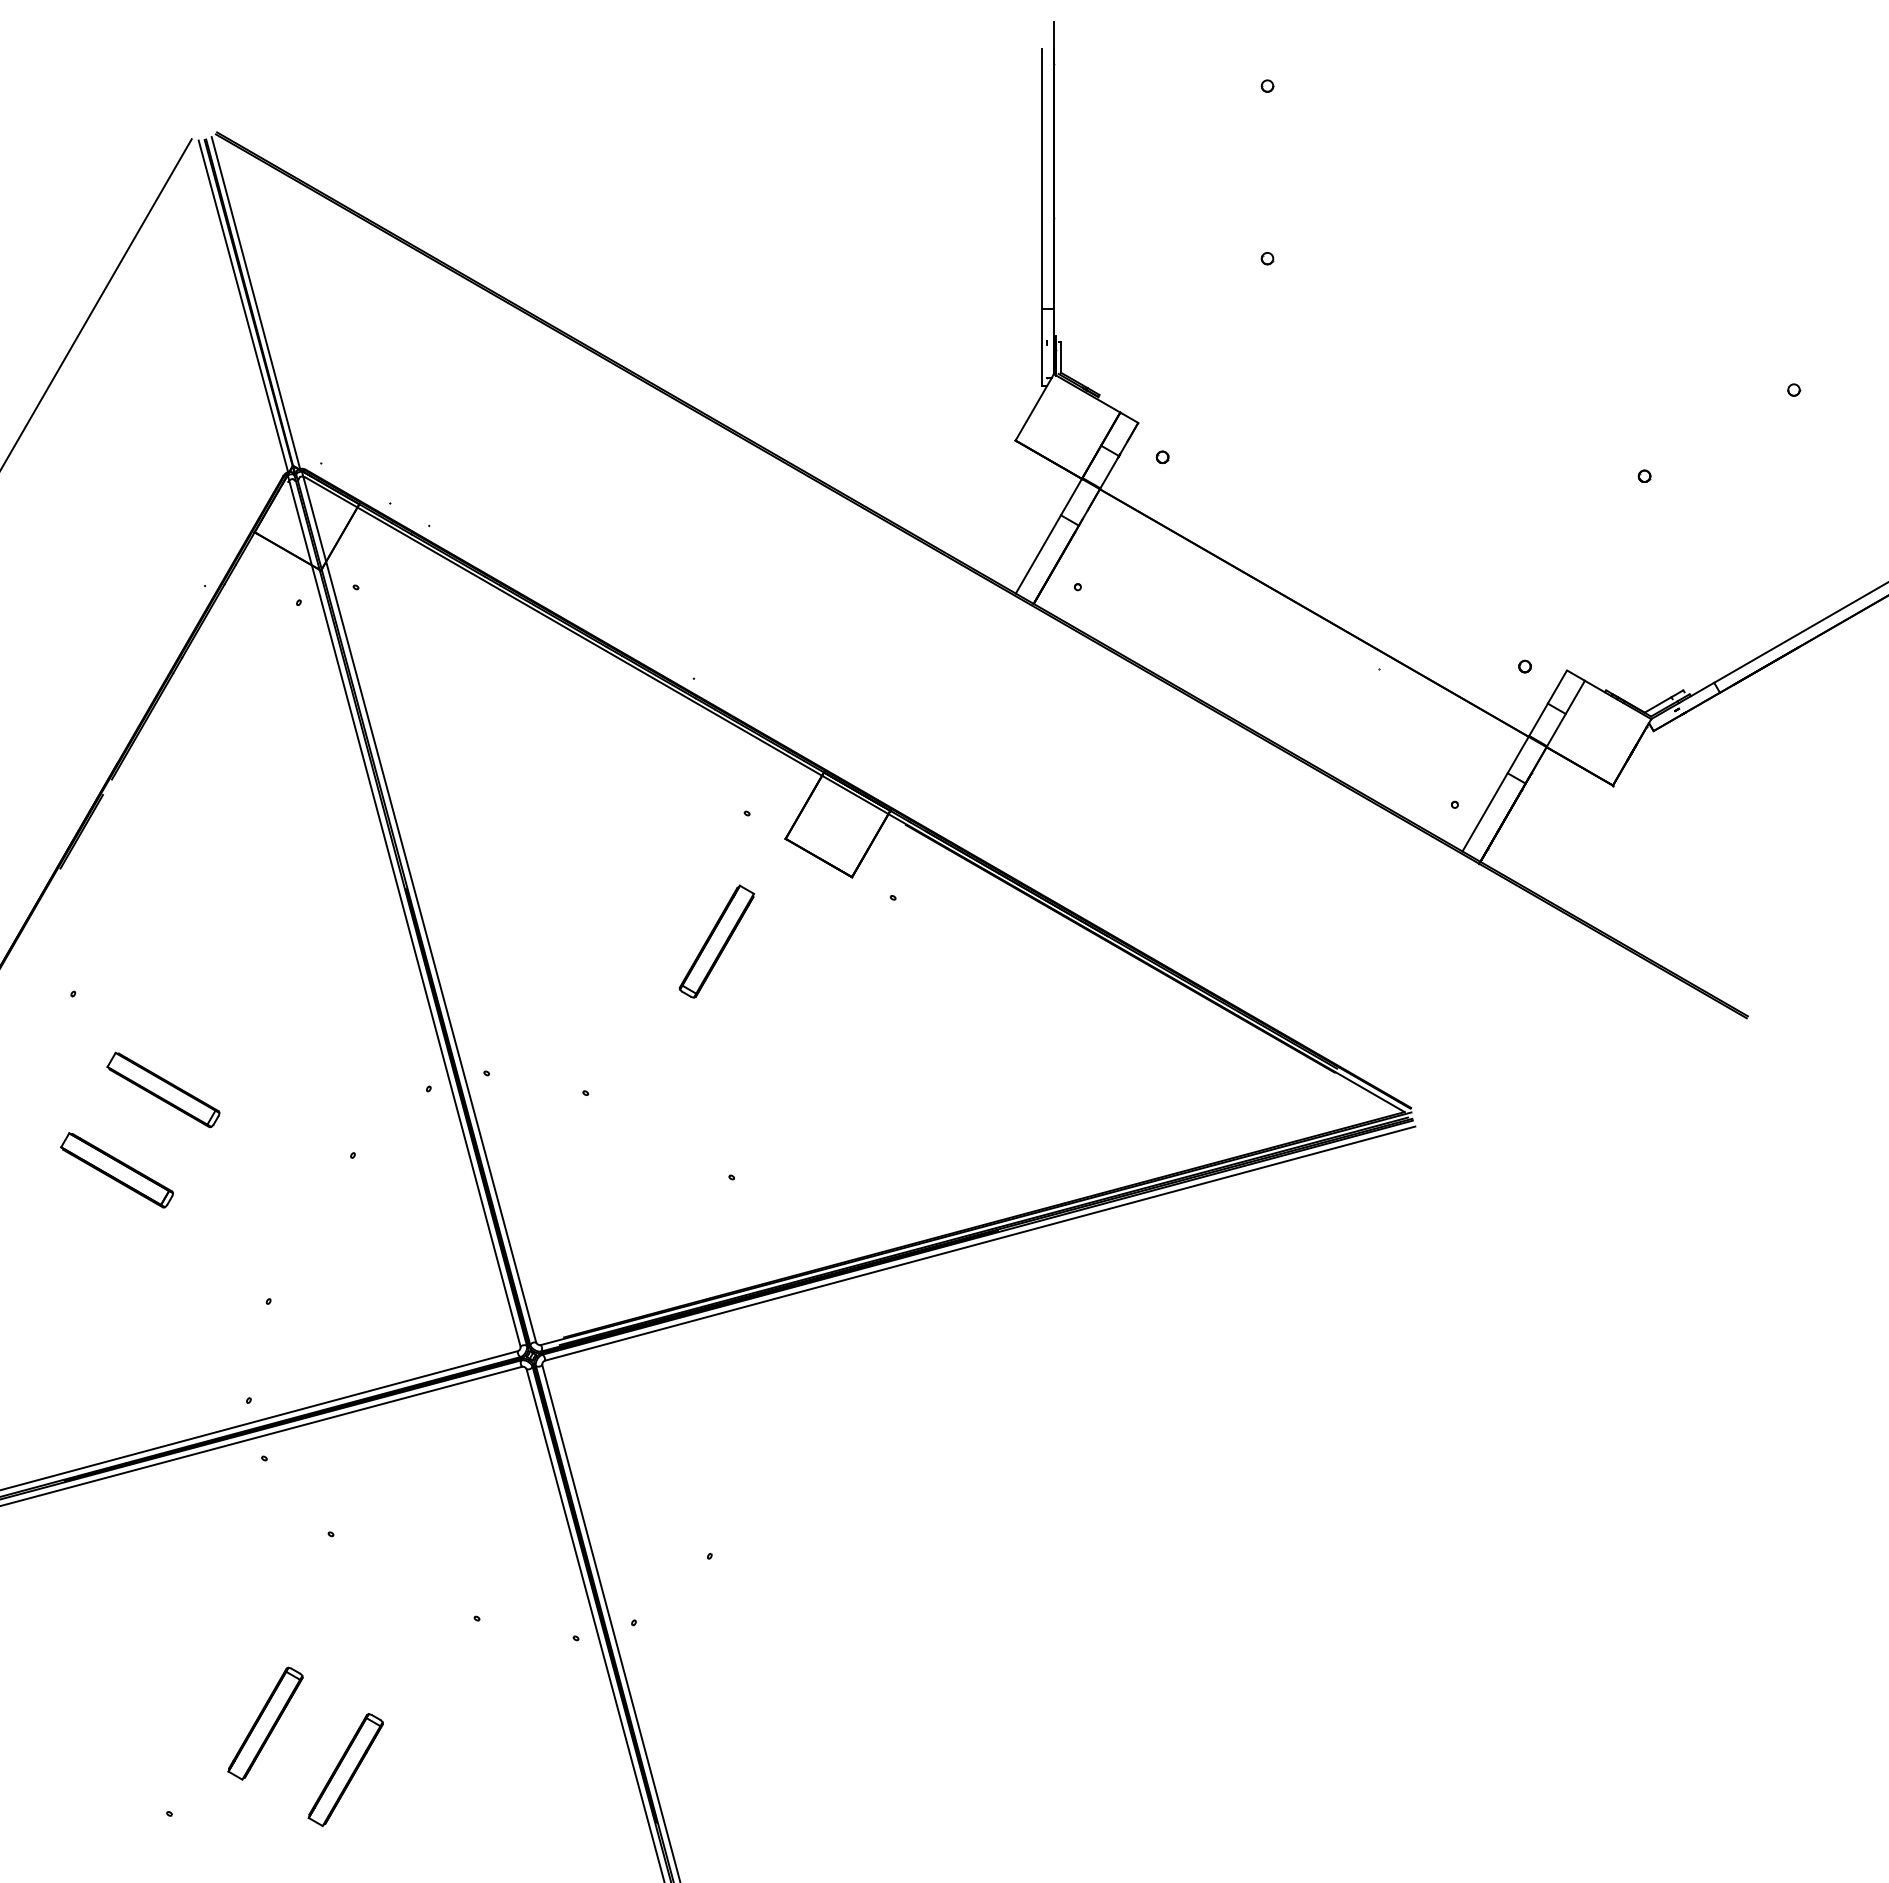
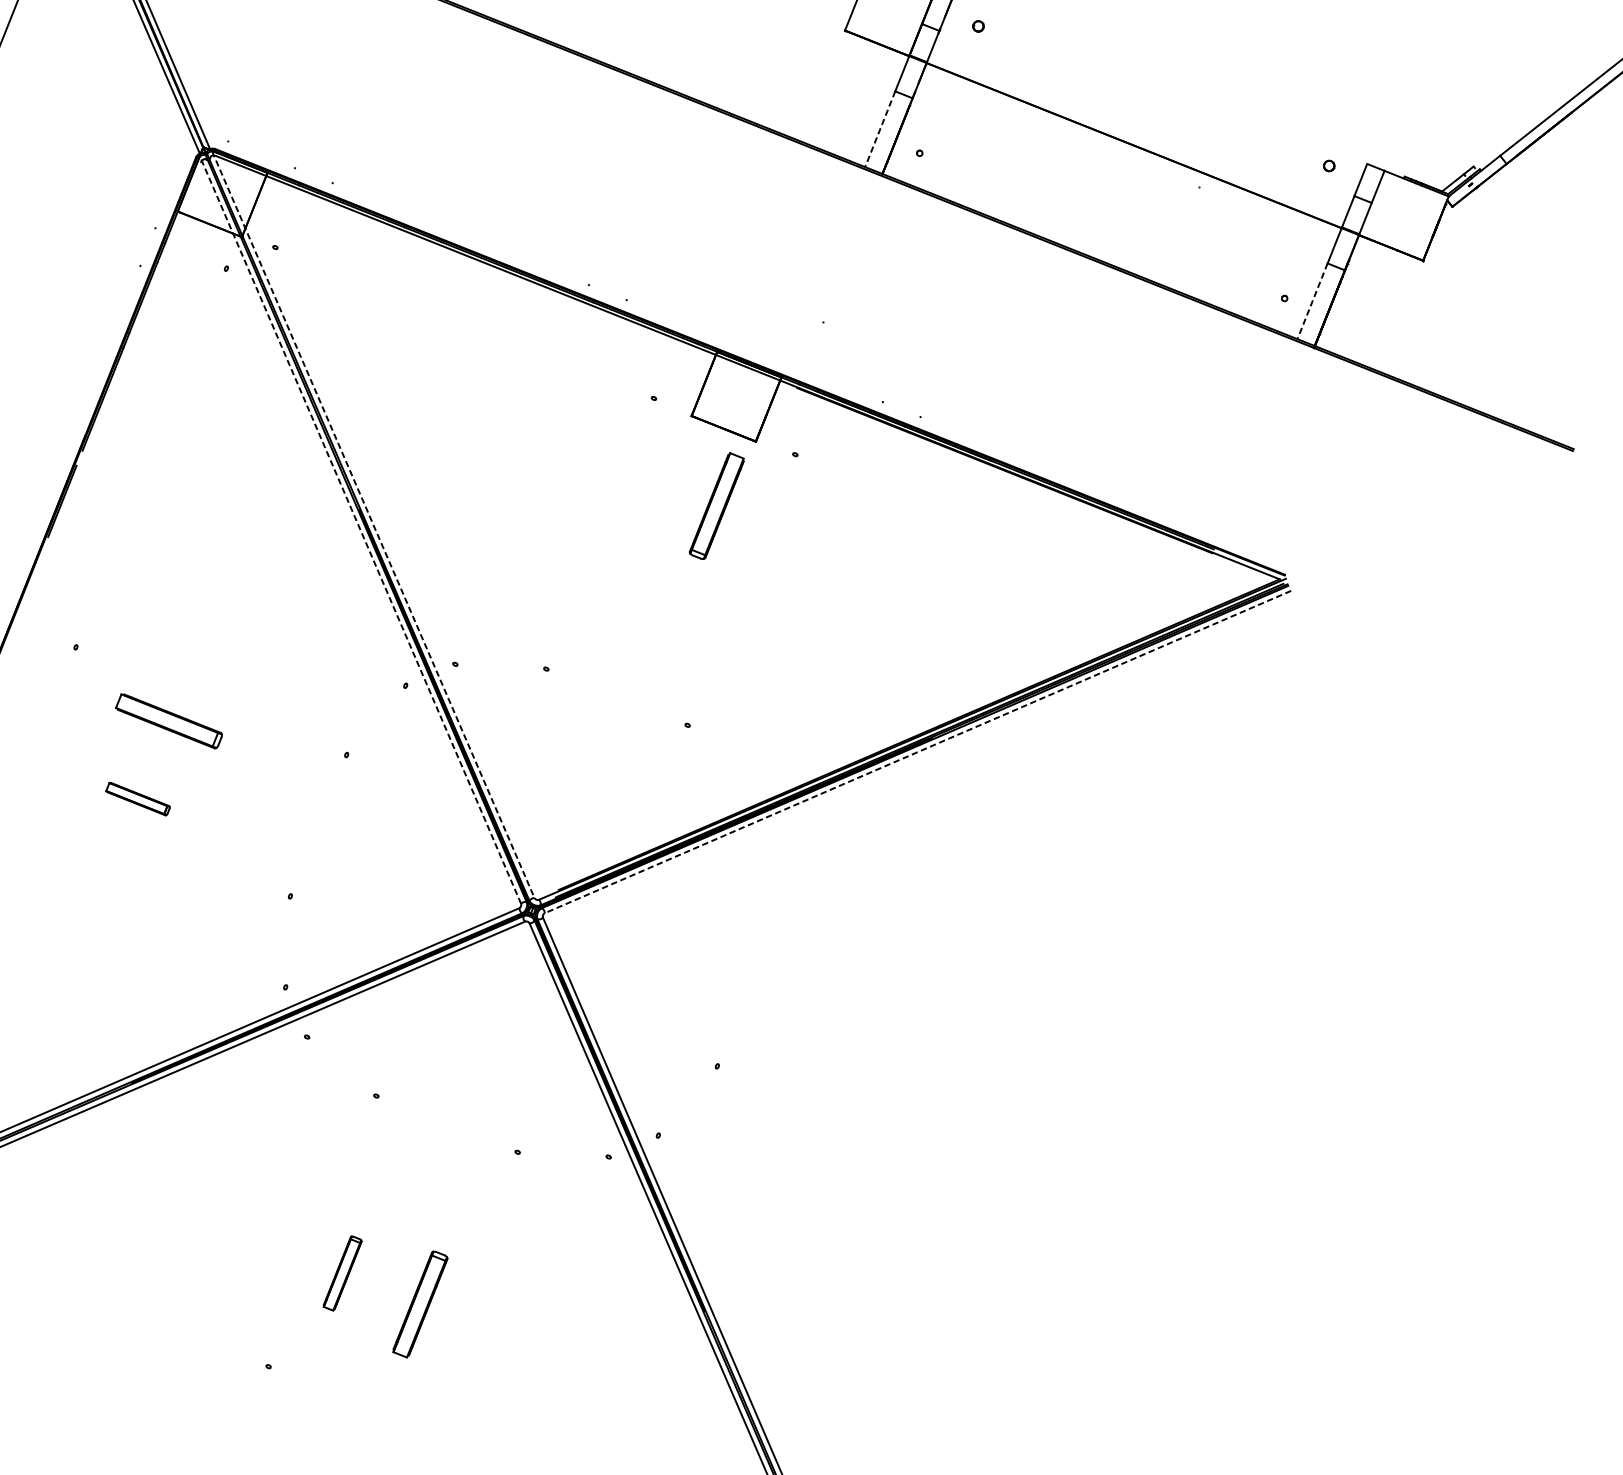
line: (1038, 554) -> (880, 129), solid -> dashed
line: (1484, 812) -> (1312, 301), solid -> dashed
line: (419, 907) -> (373, 525), solid -> dashed
line: (404, 911) -> (360, 530), solid -> dashed
part: (716, 941) -> (716, 506), moved
part: (116, 1170) -> (137, 799), size x0.6
line: (980, 1243) -> (918, 751), solid -> dashed
part: (265, 1723) -> (342, 1273), size x0.7

